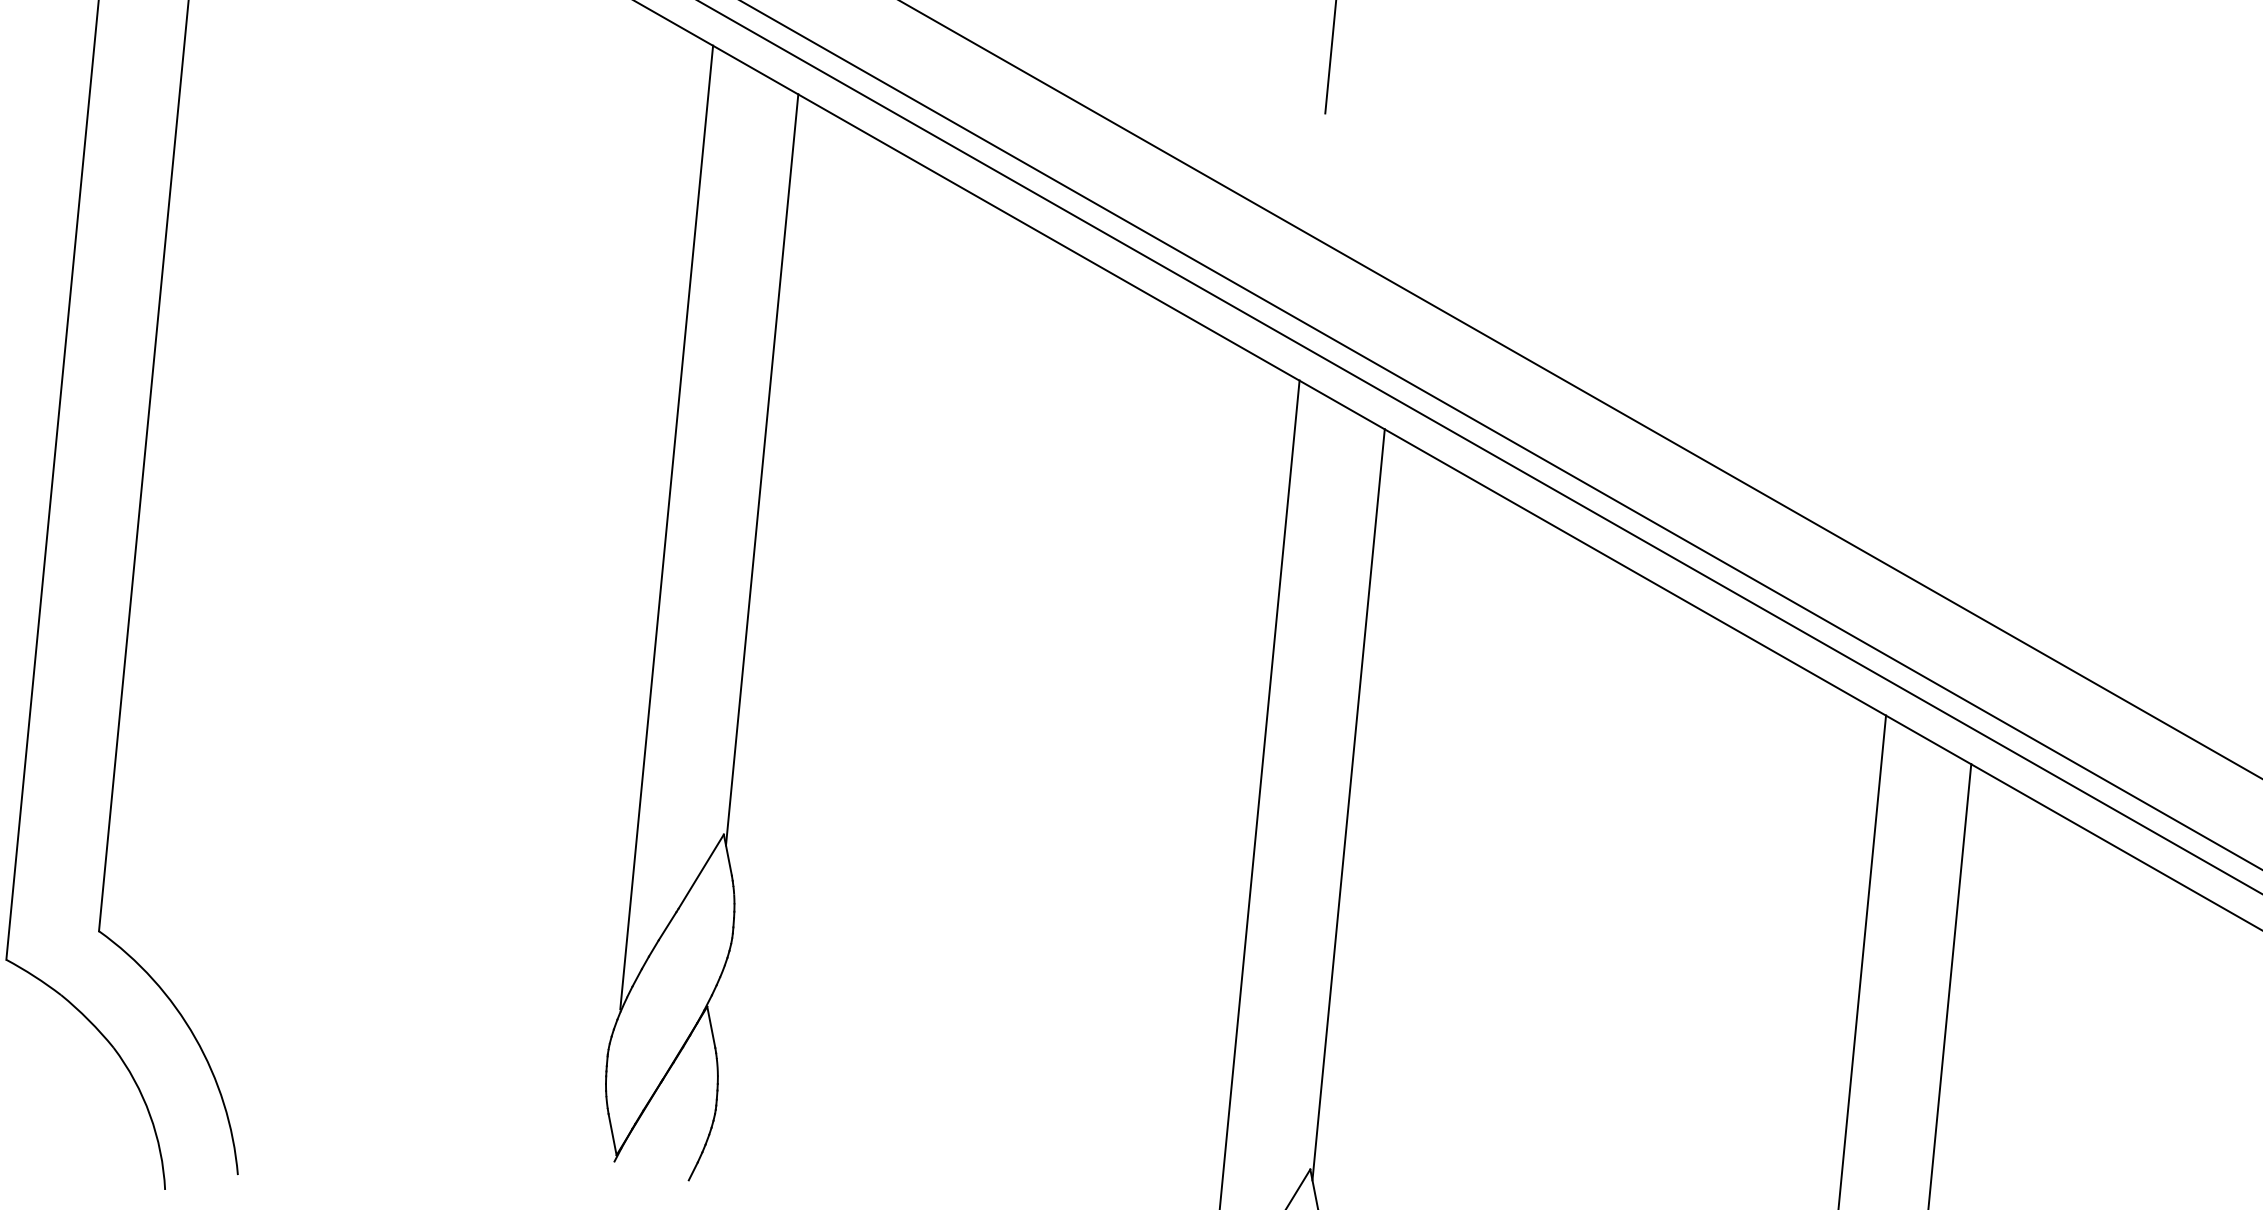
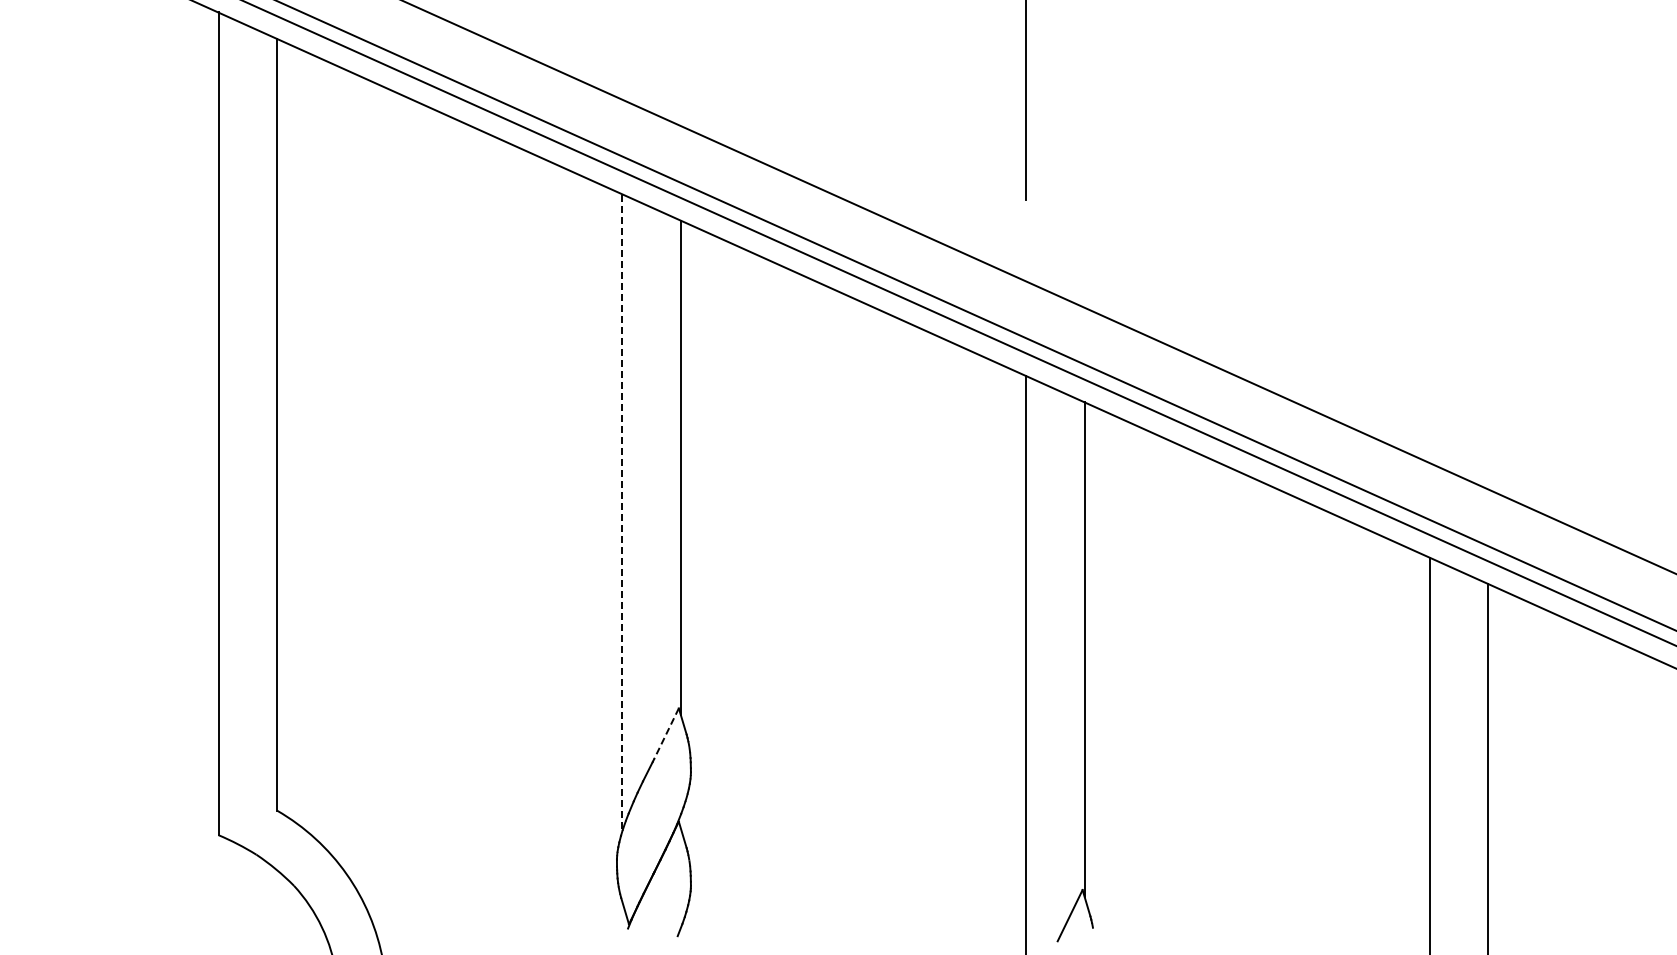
line: (667, 527) -> (622, 511), solid -> dashed
line: (701, 870) -> (666, 733), solid -> dashed

